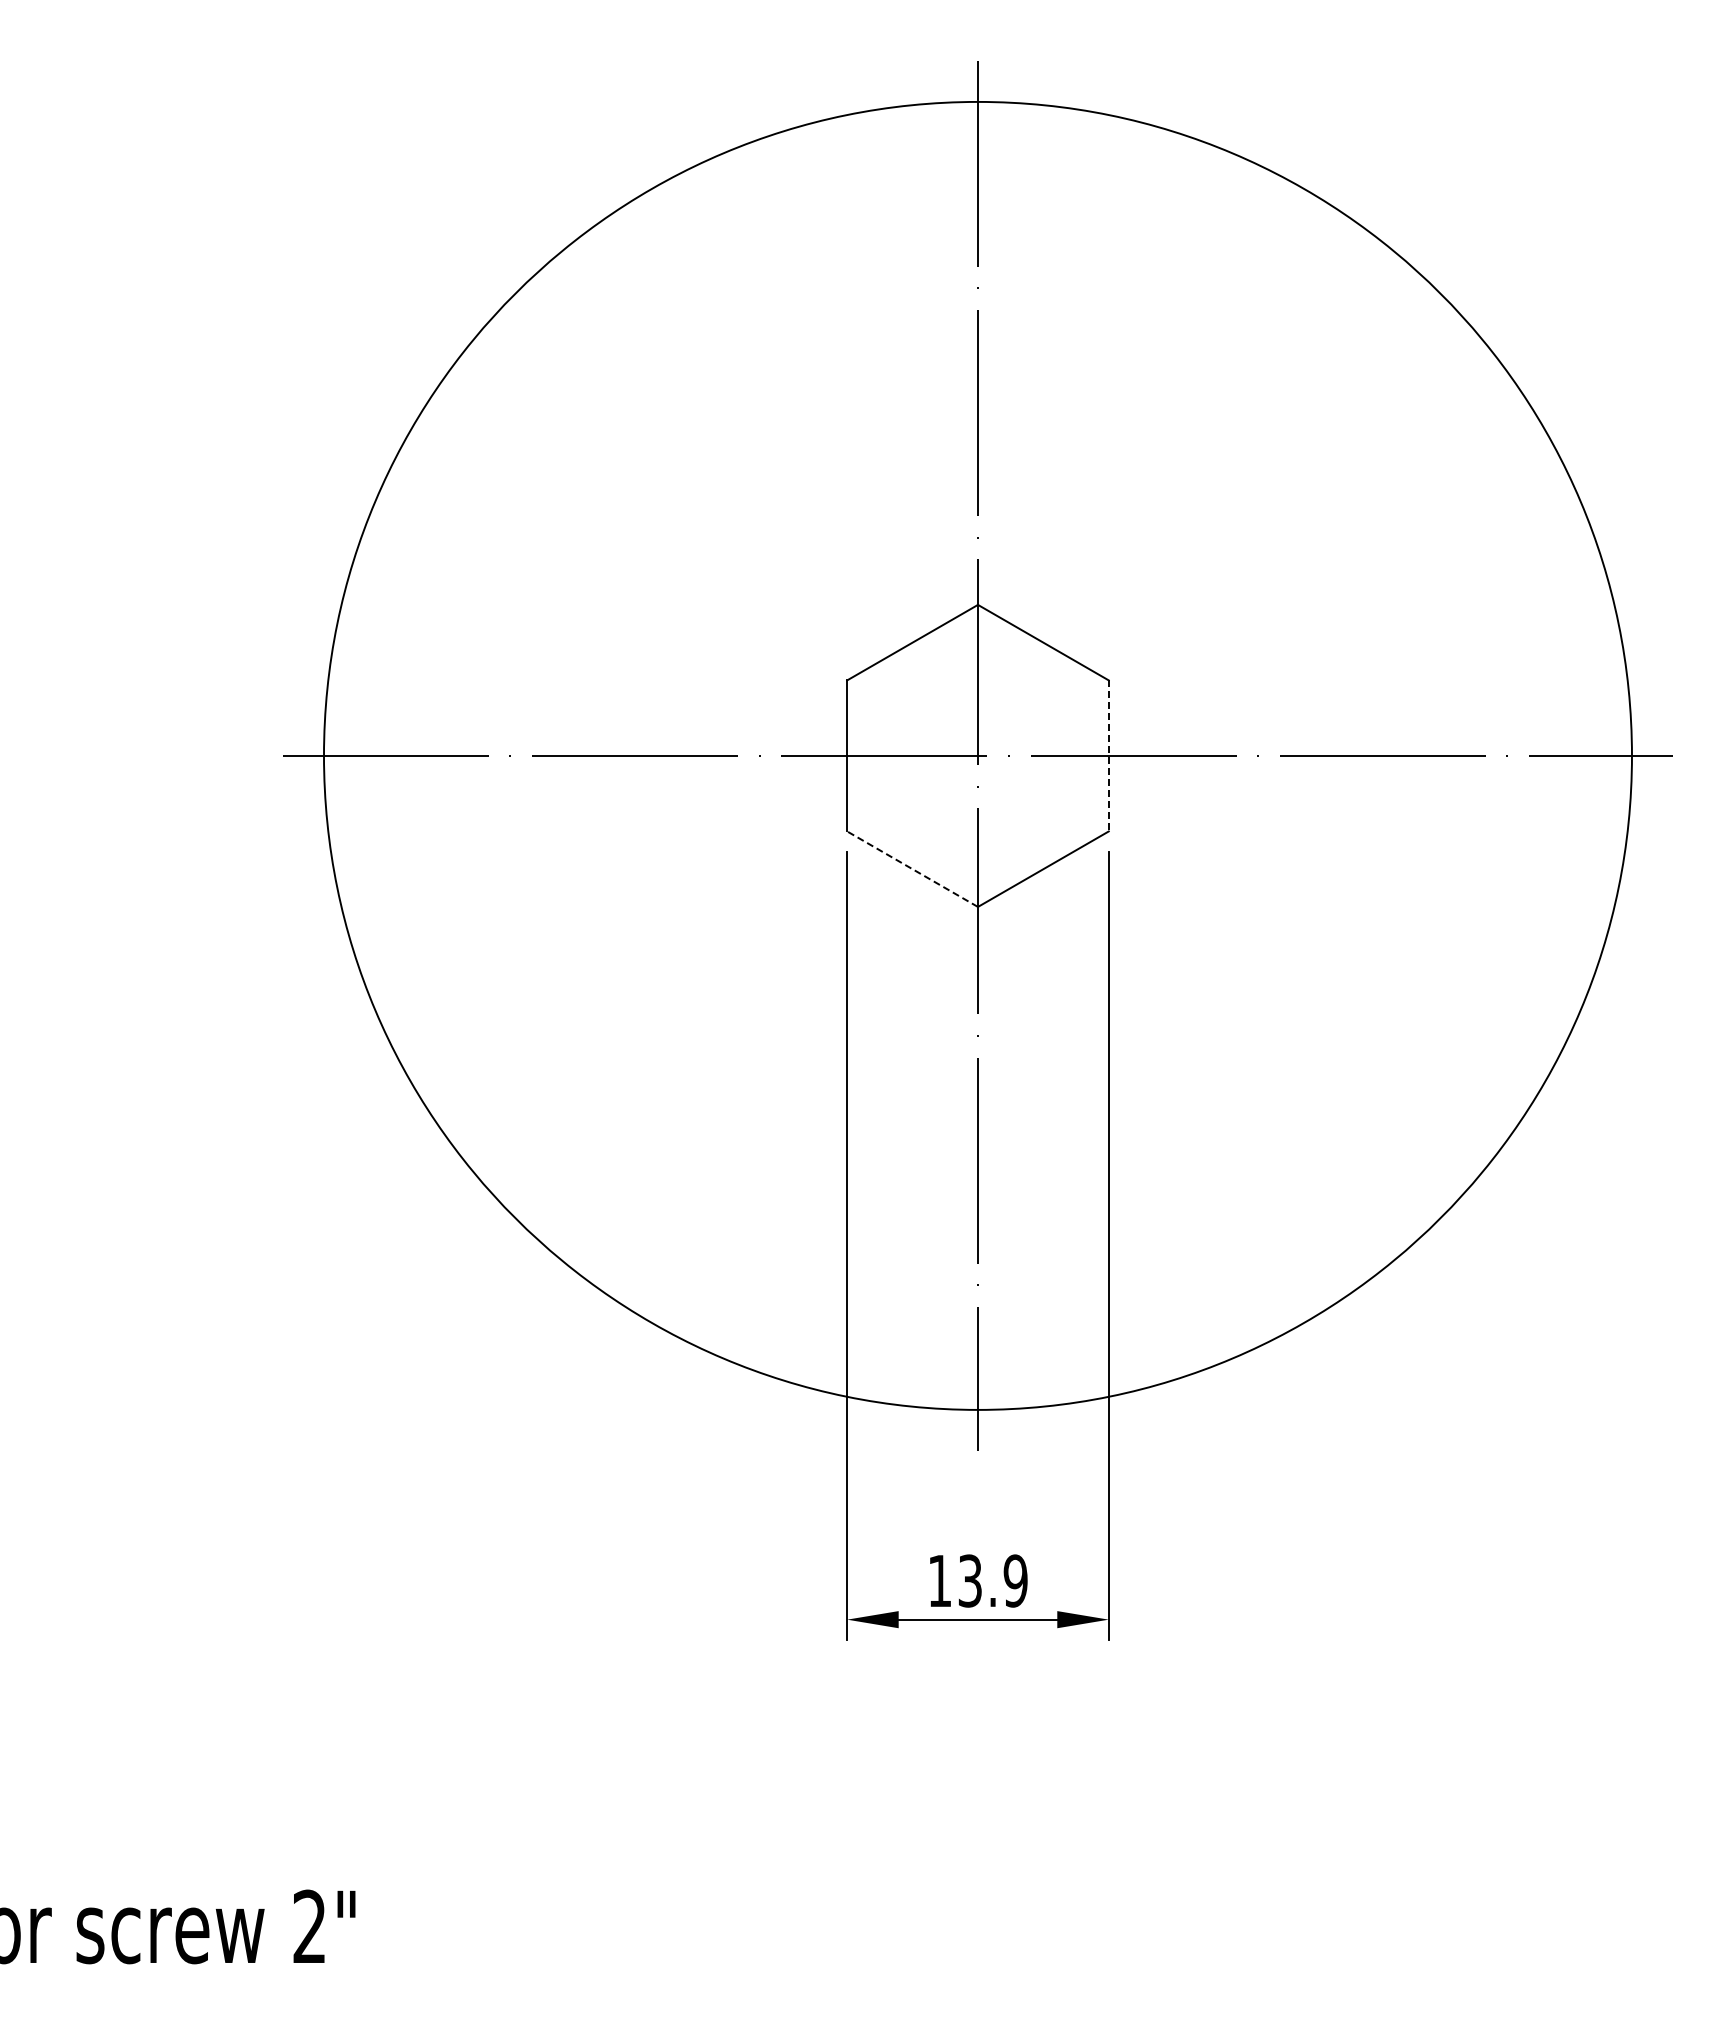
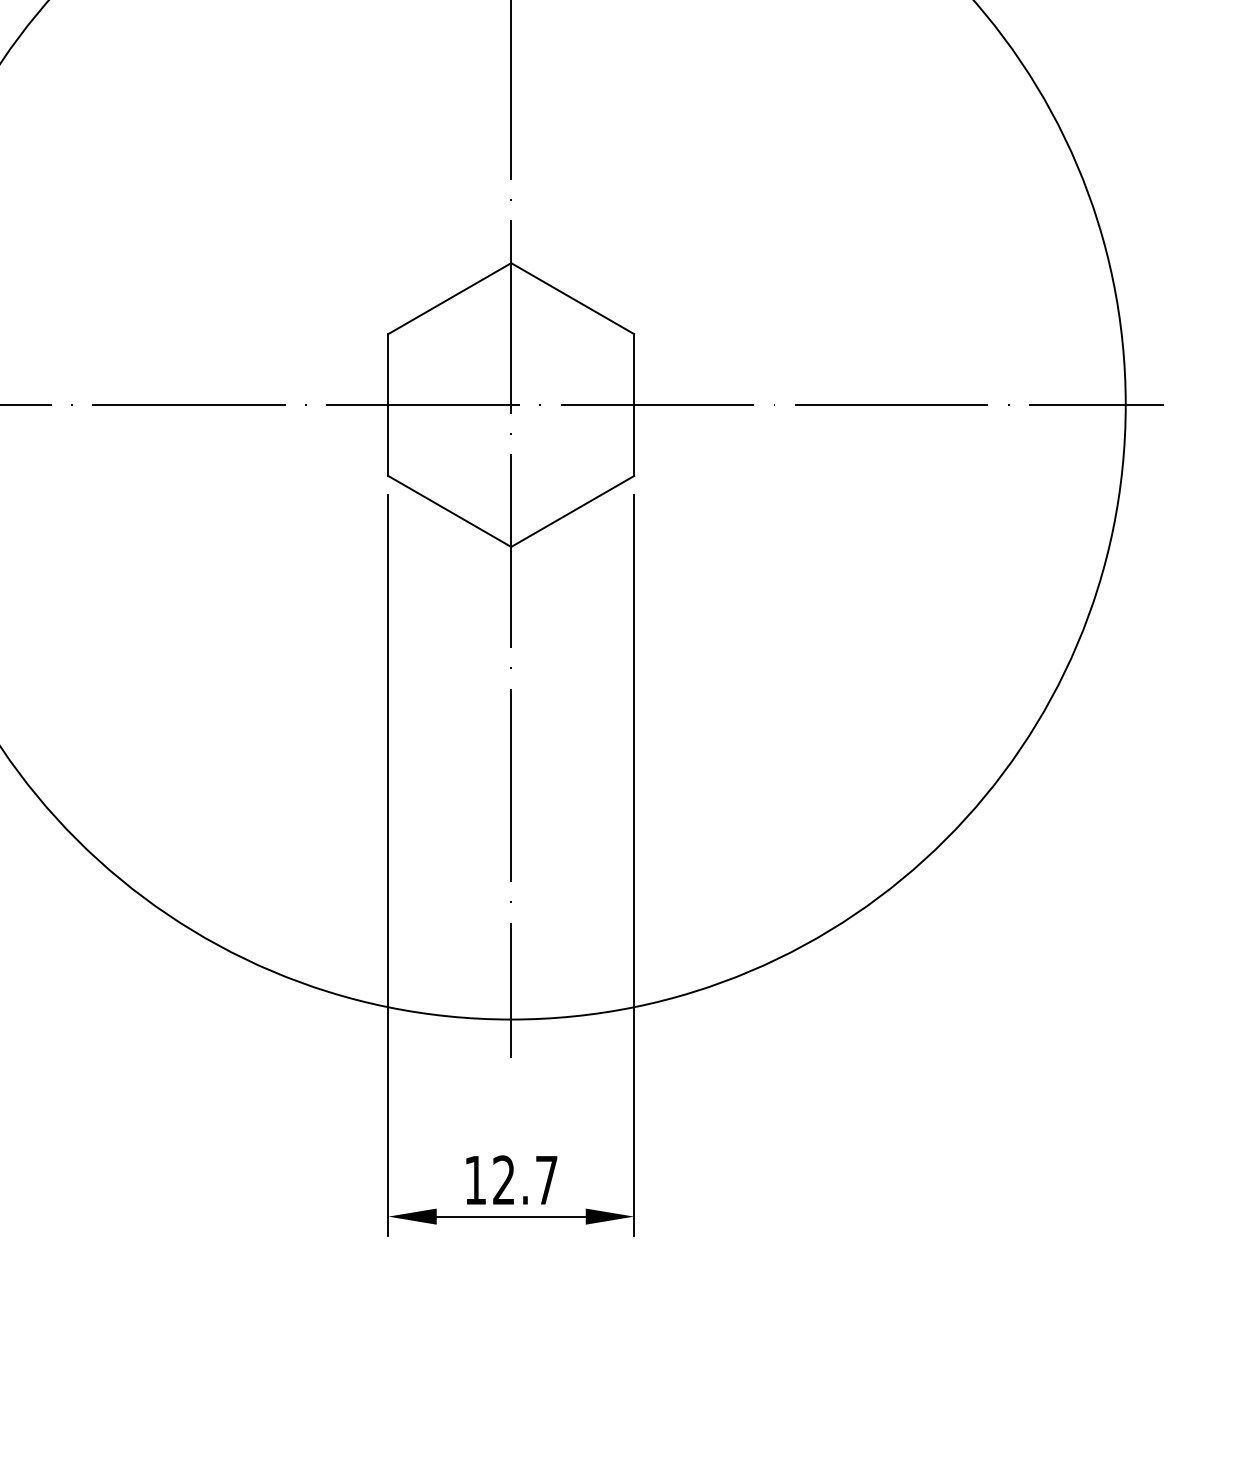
line: (1108, 755) -> (633, 404), dashed -> solid
line: (912, 869) -> (449, 511), dashed -> solid
text: (992, 1580) -> (524, 1179), 13.9 -> 12.7

